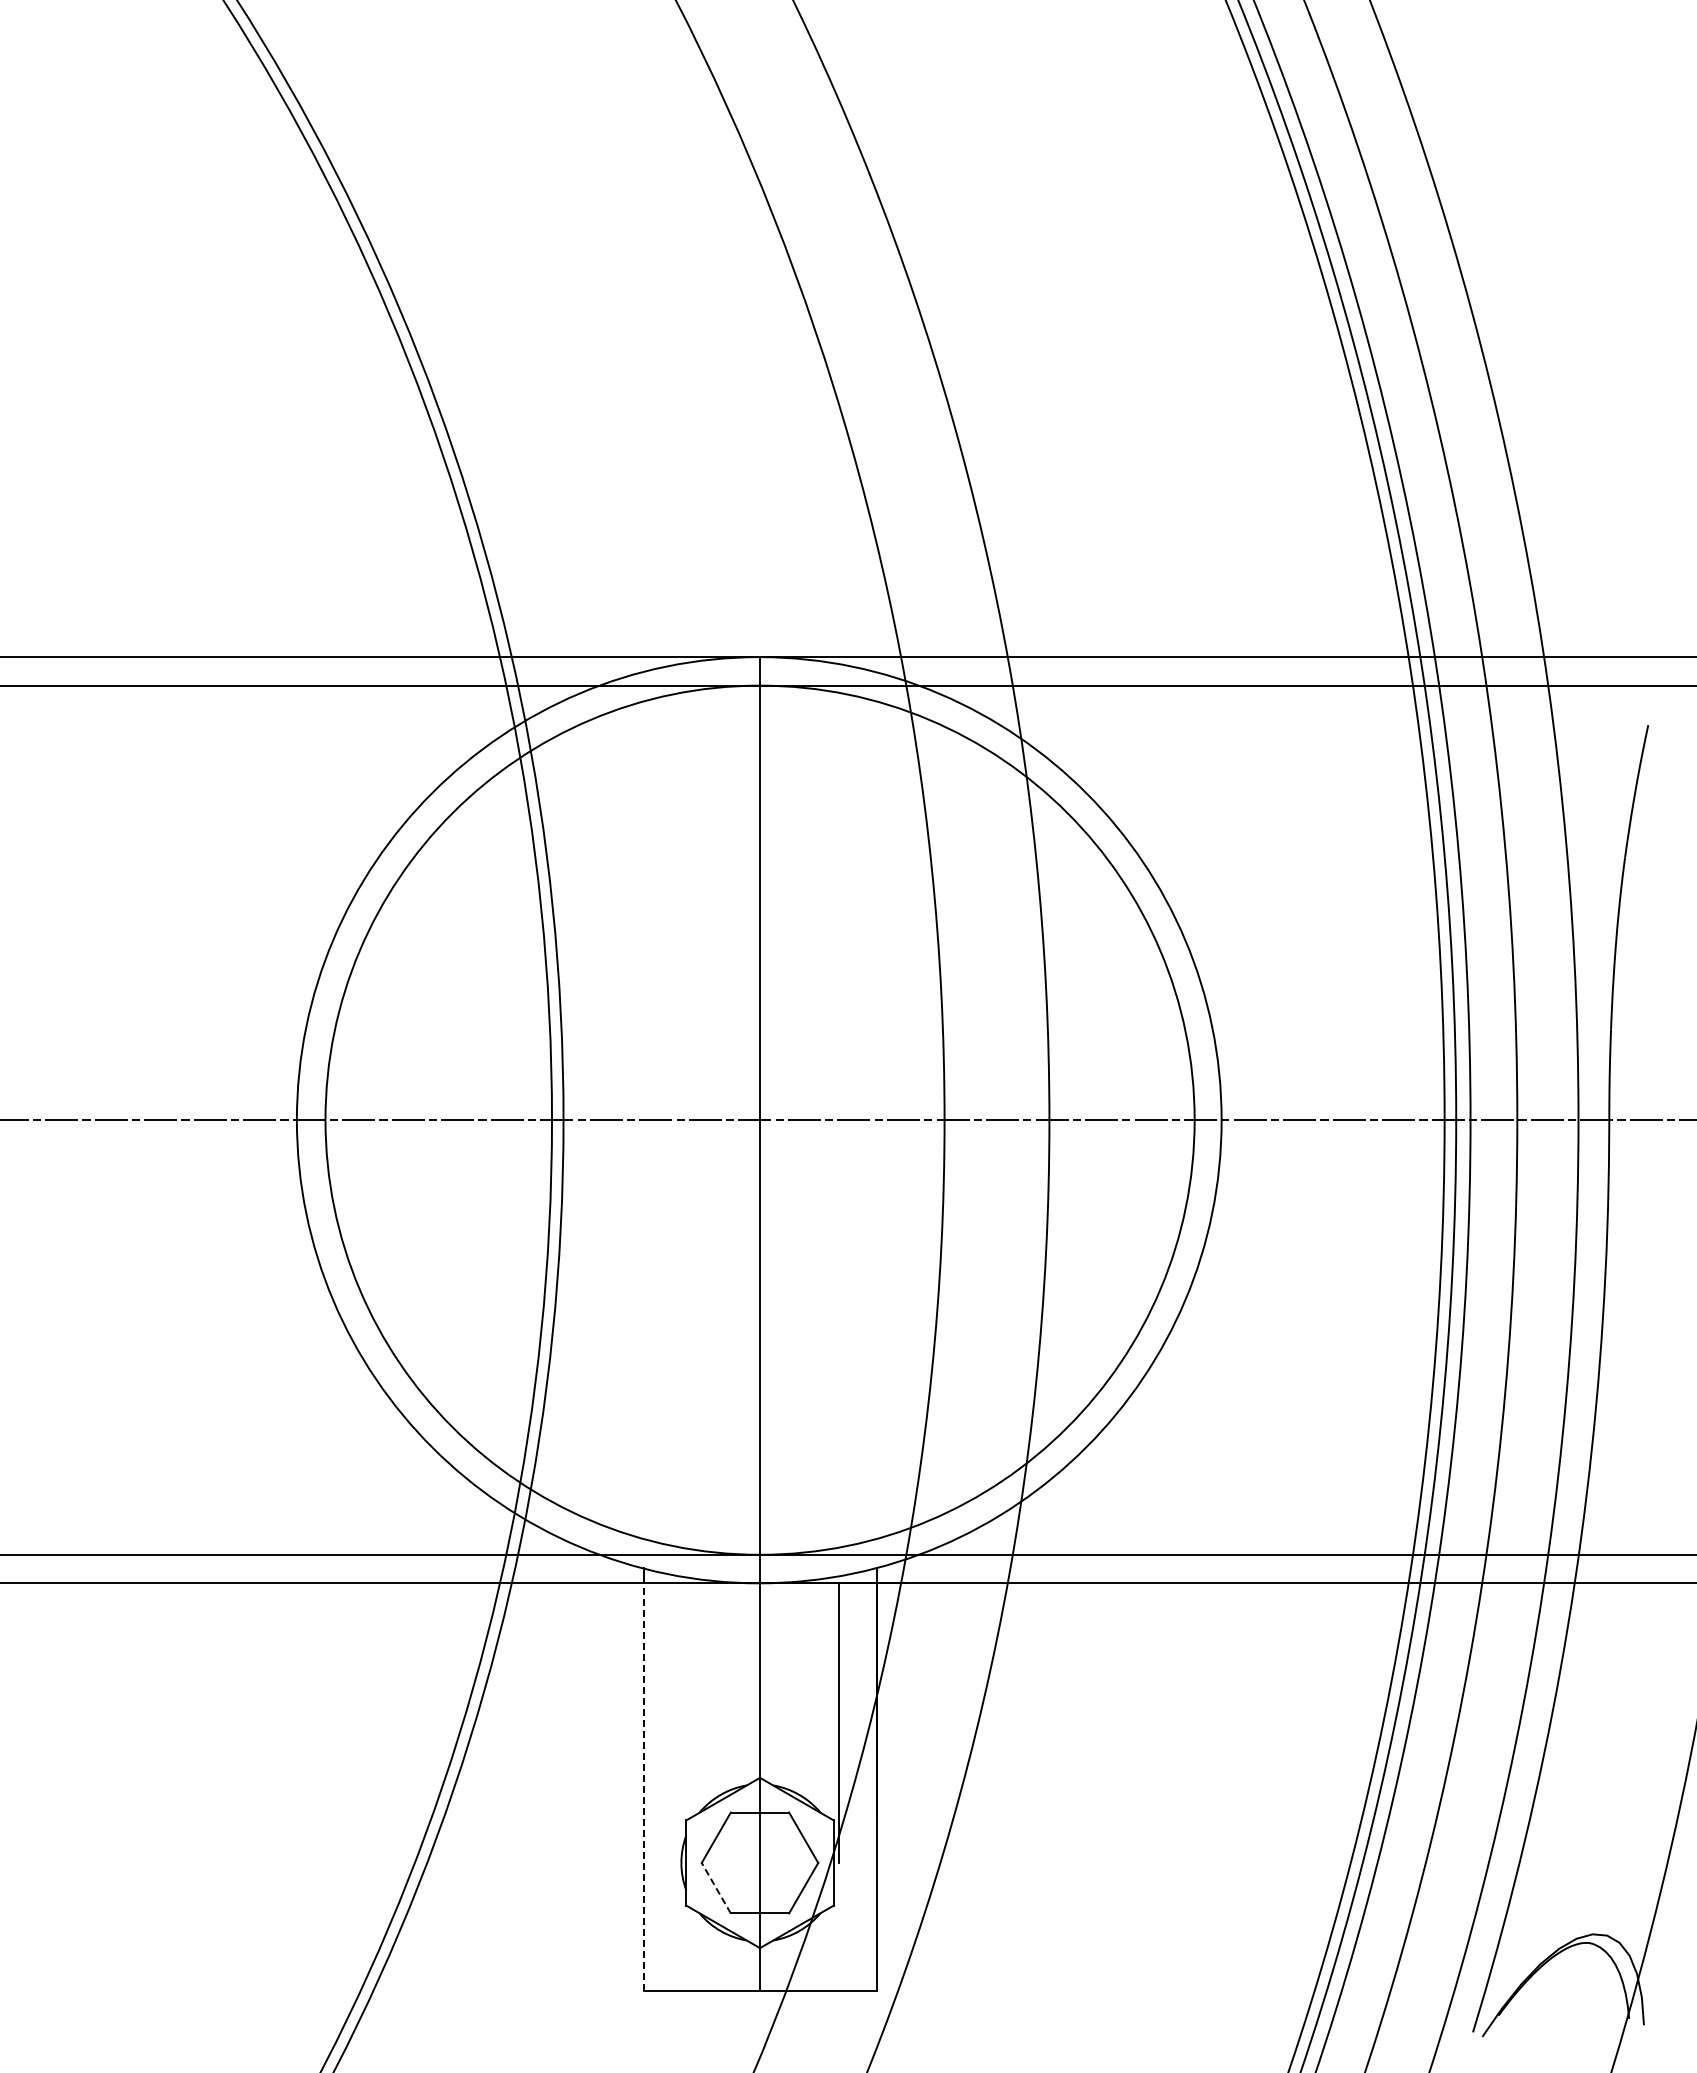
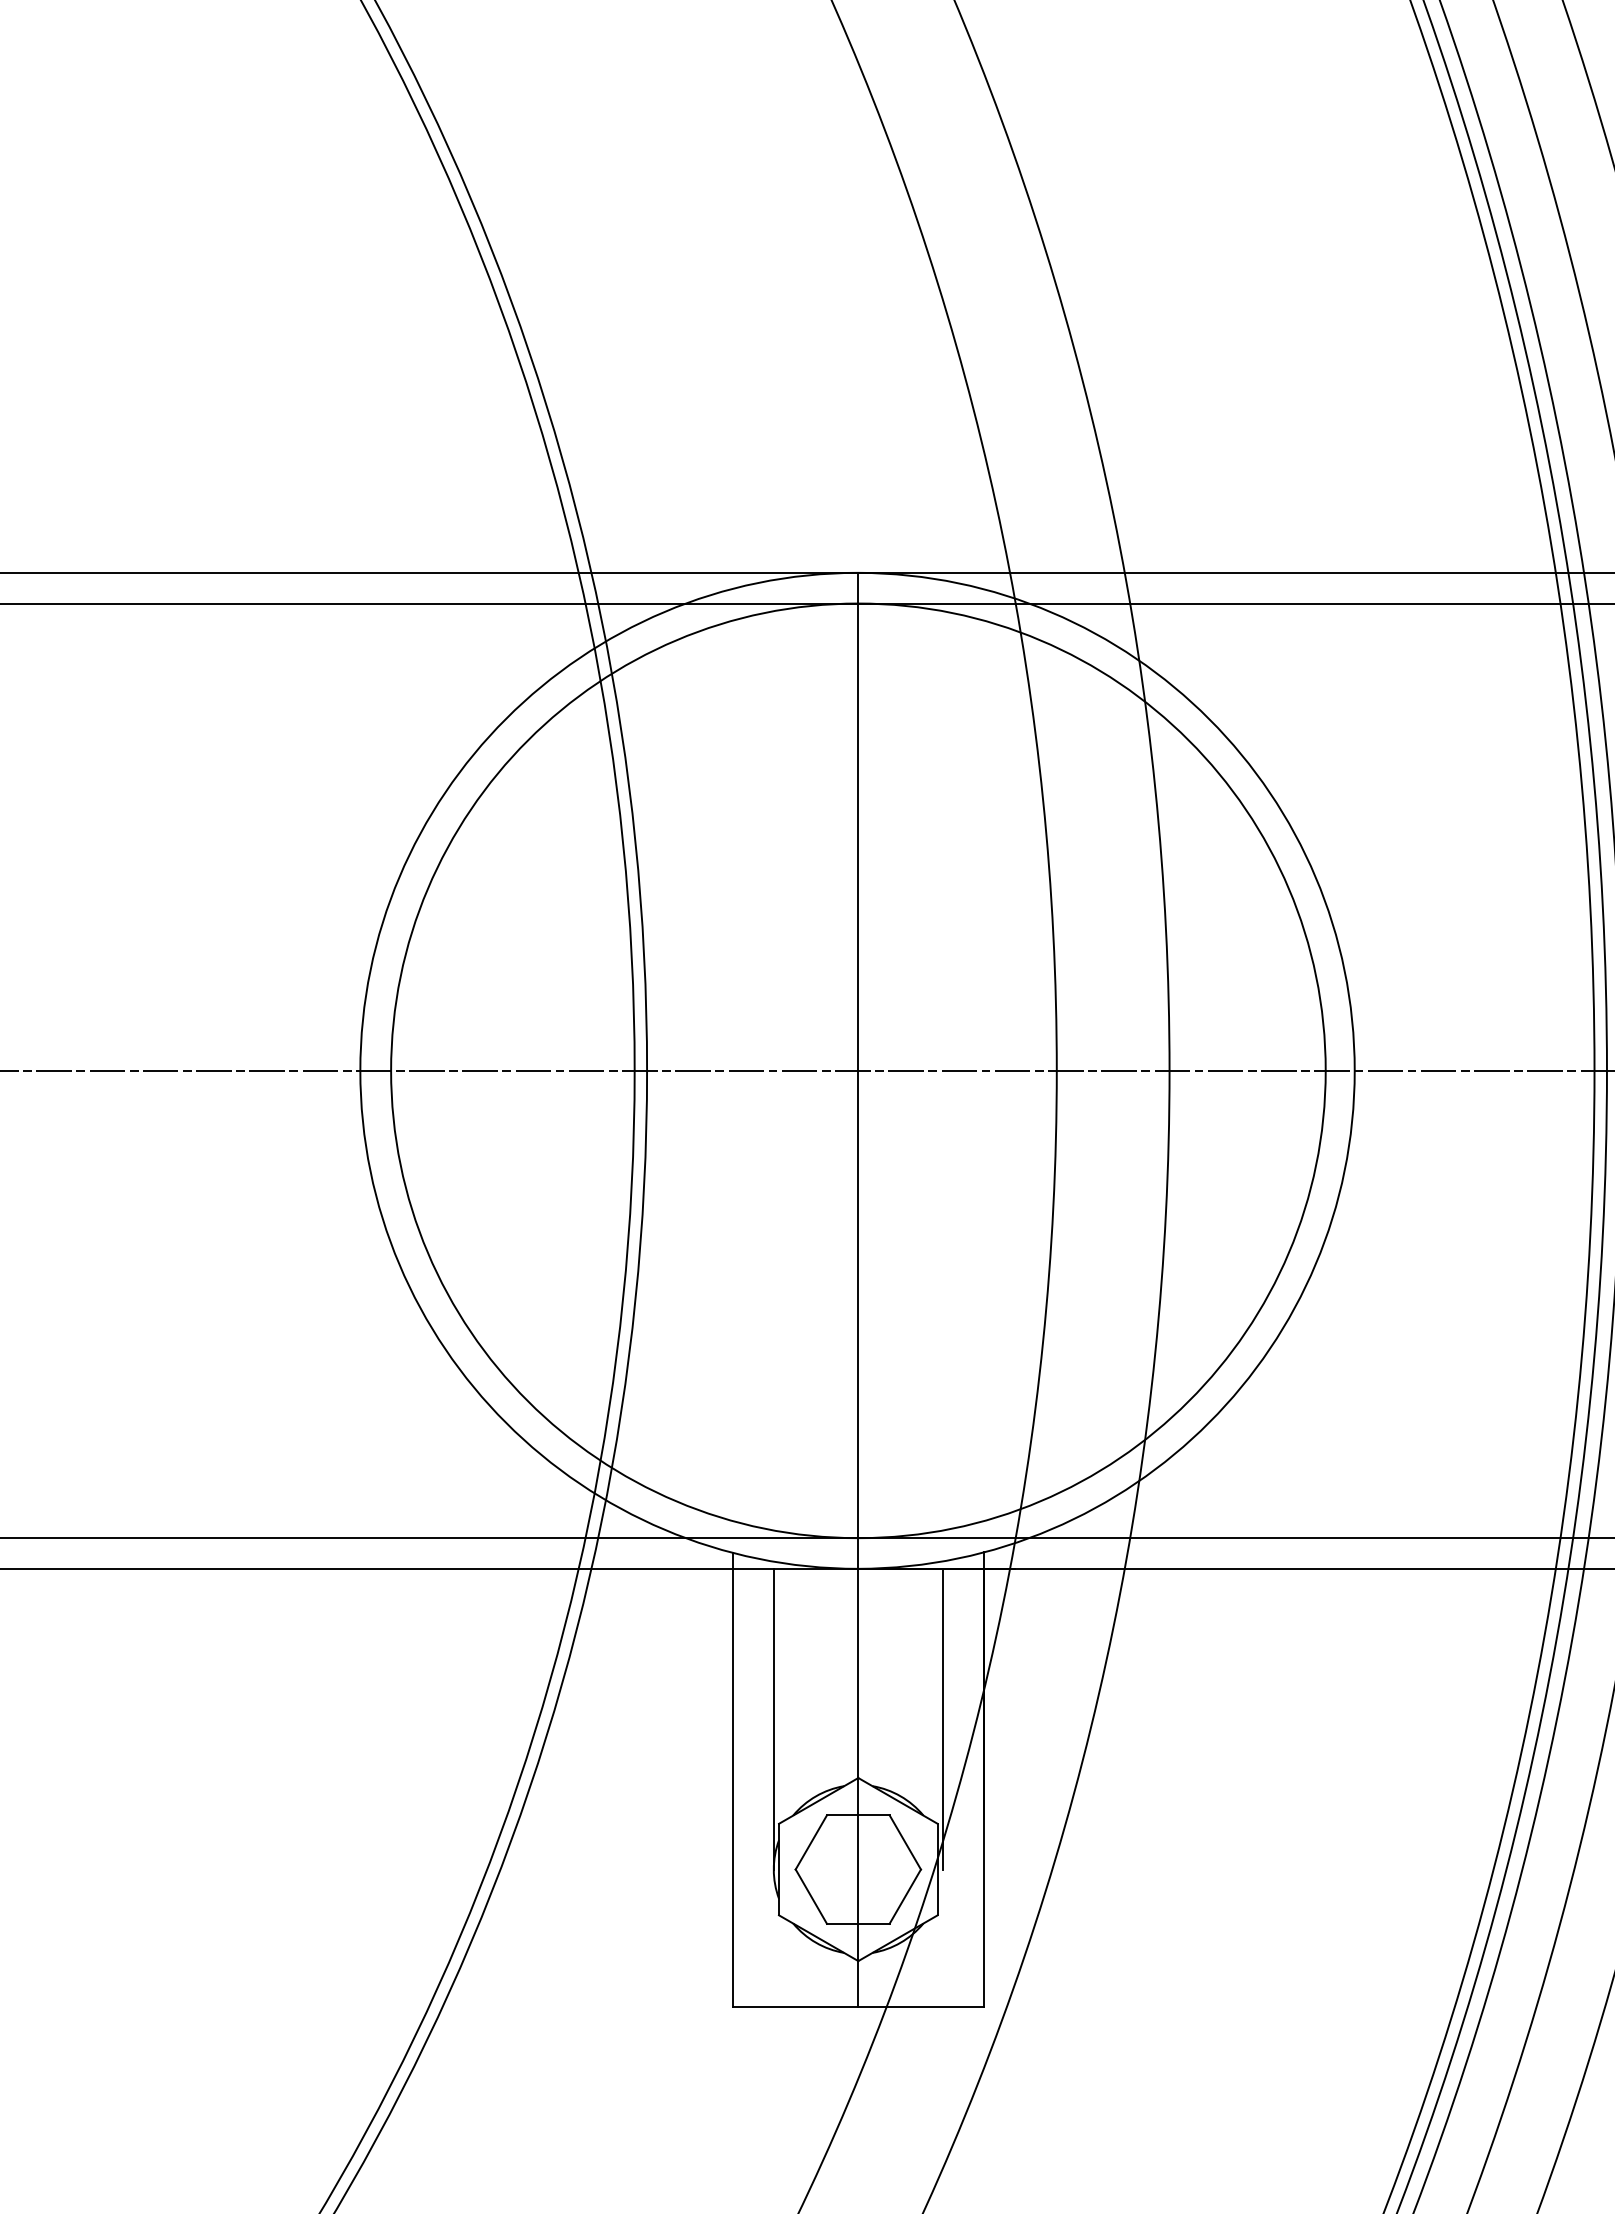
line: (681, 1722) -> (773, 1718), added
line: (643, 1787) -> (733, 1788), dashed -> solid
line: (716, 1887) -> (811, 1895), dashed -> solid

